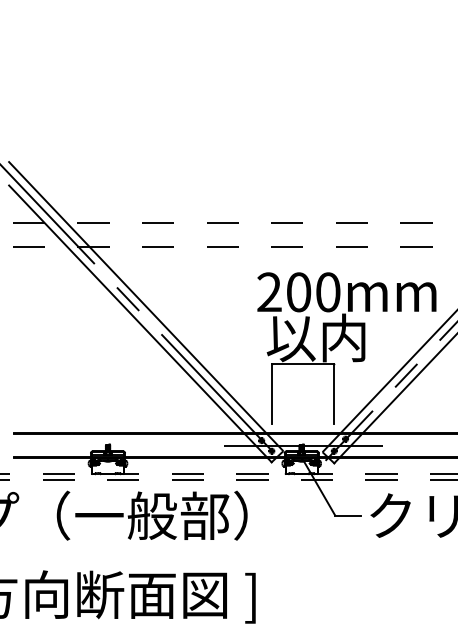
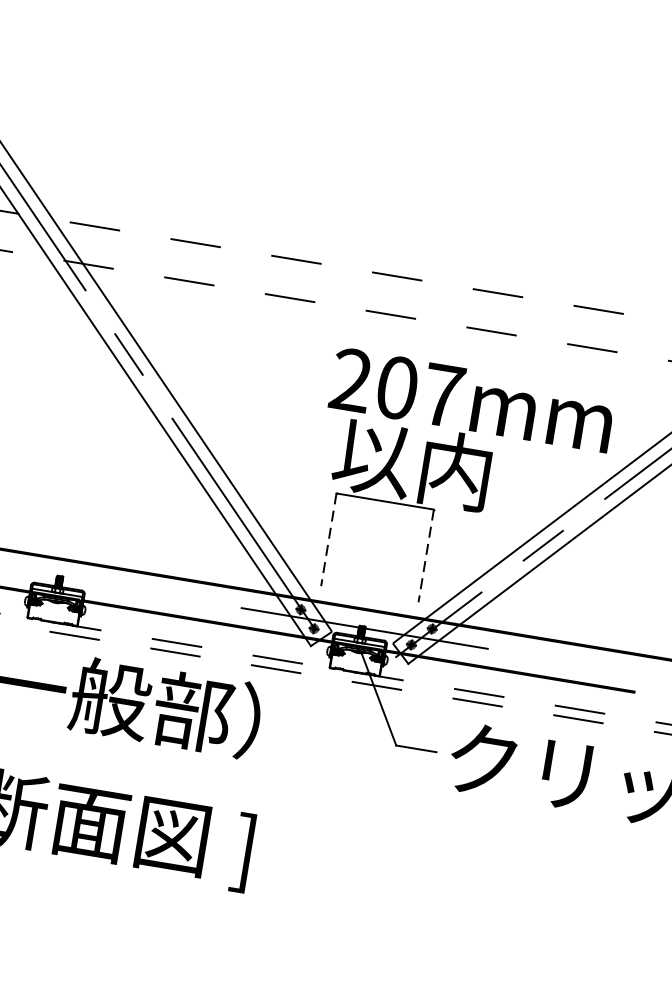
text: (328, 292) -> (443, 395), 200mm -> 207mm
line: (271, 394) -> (328, 540), solid -> dashed
line: (334, 394) -> (426, 556), solid -> dashed

